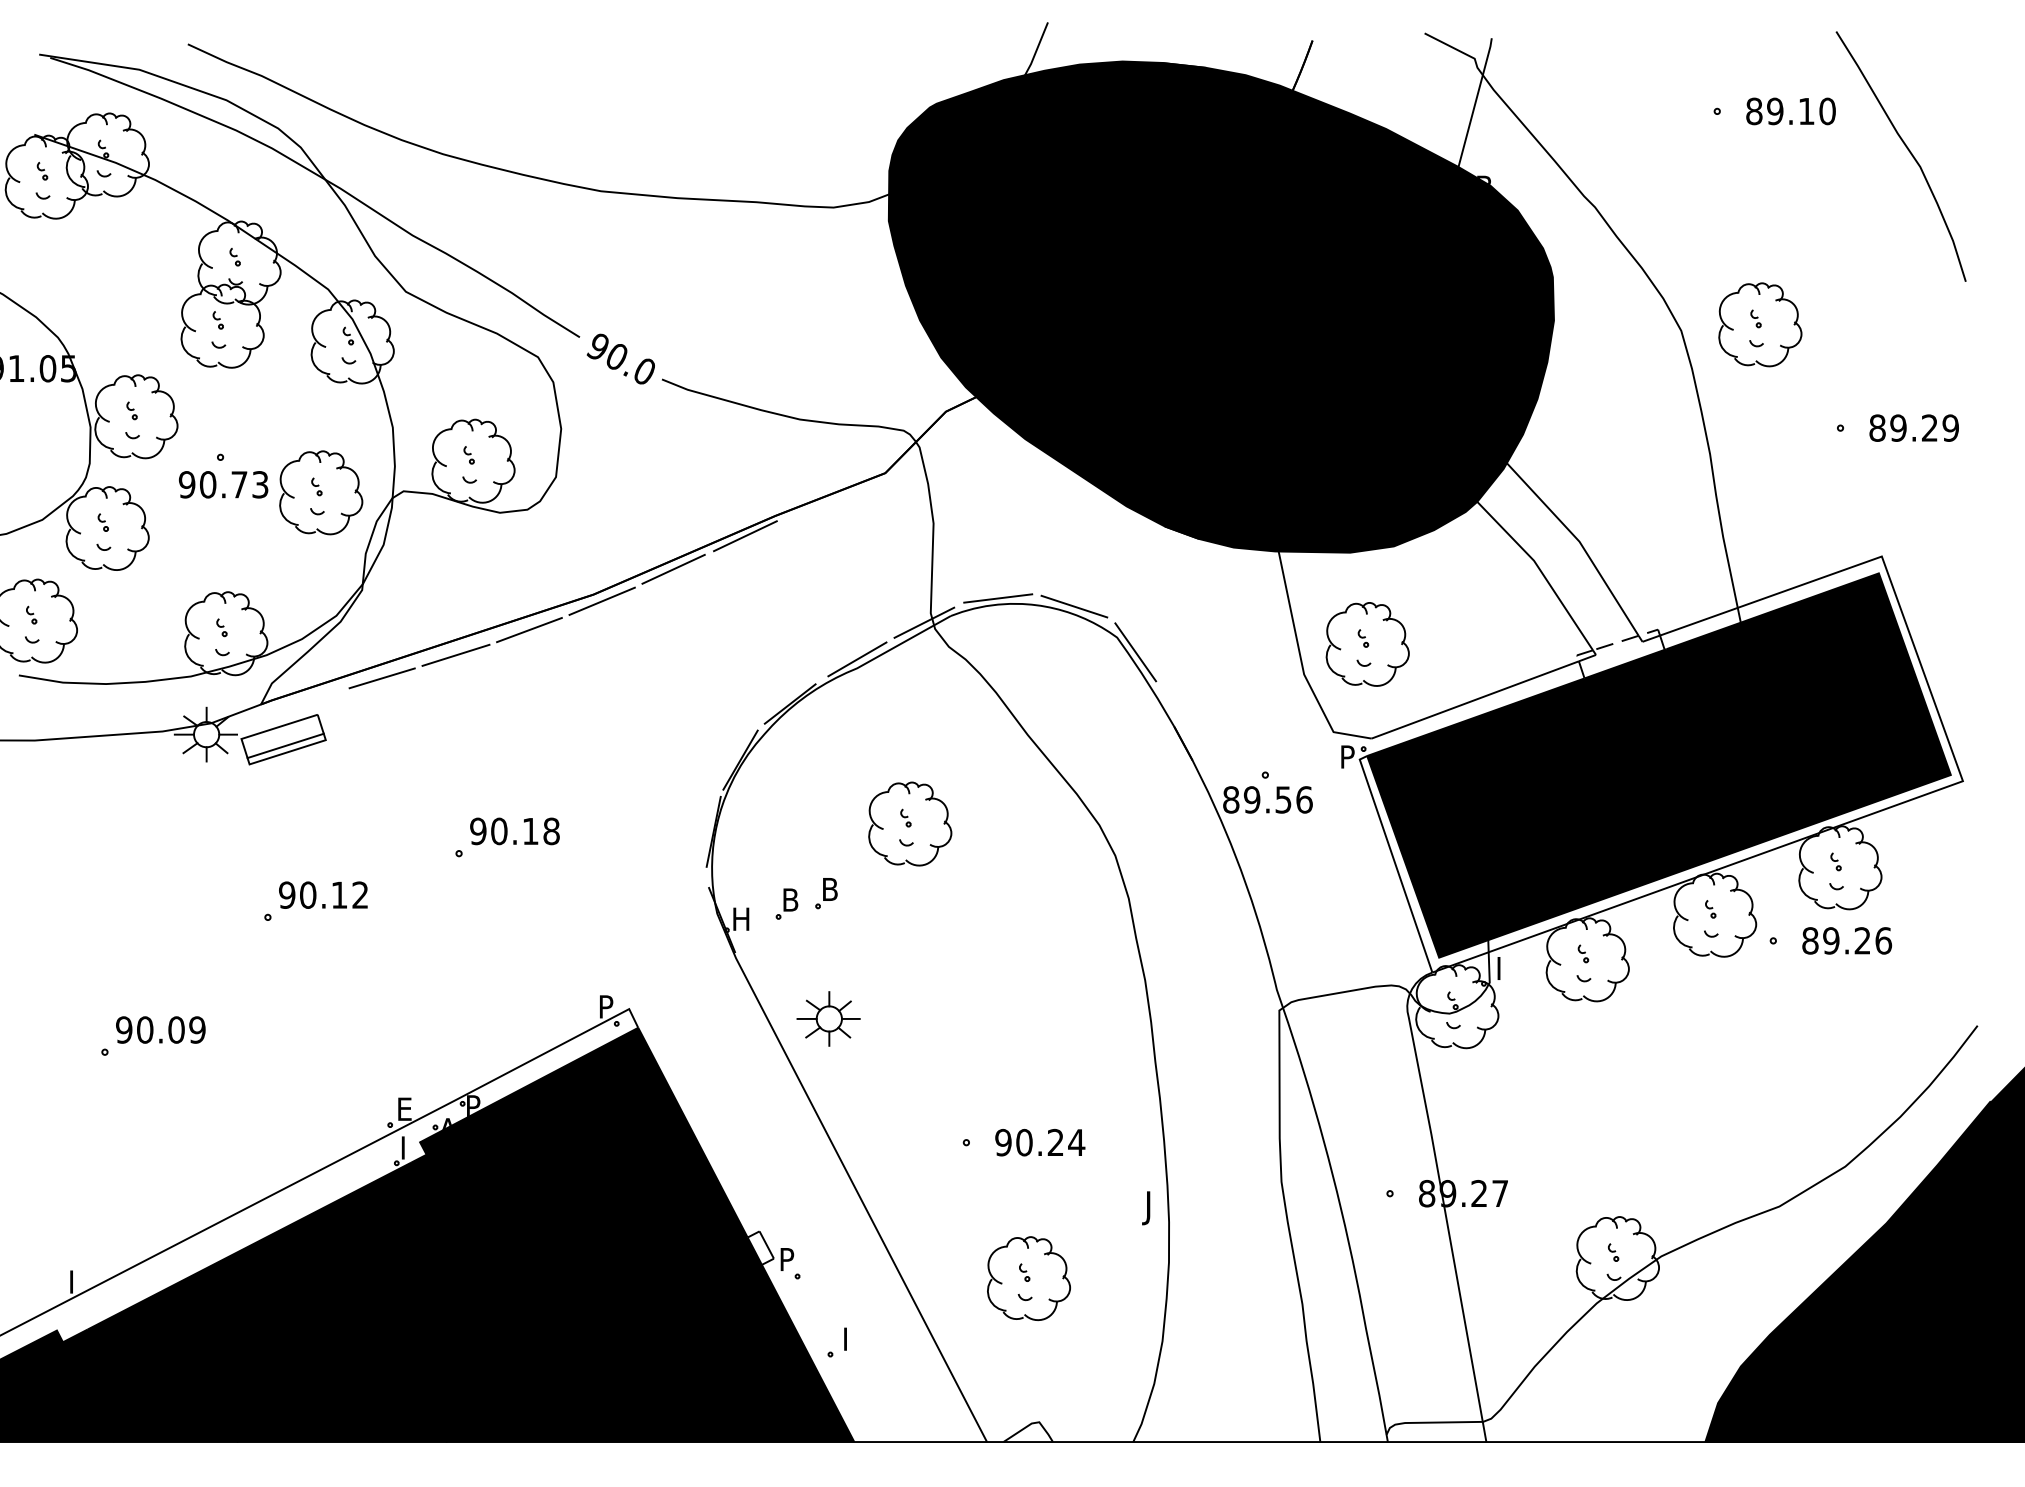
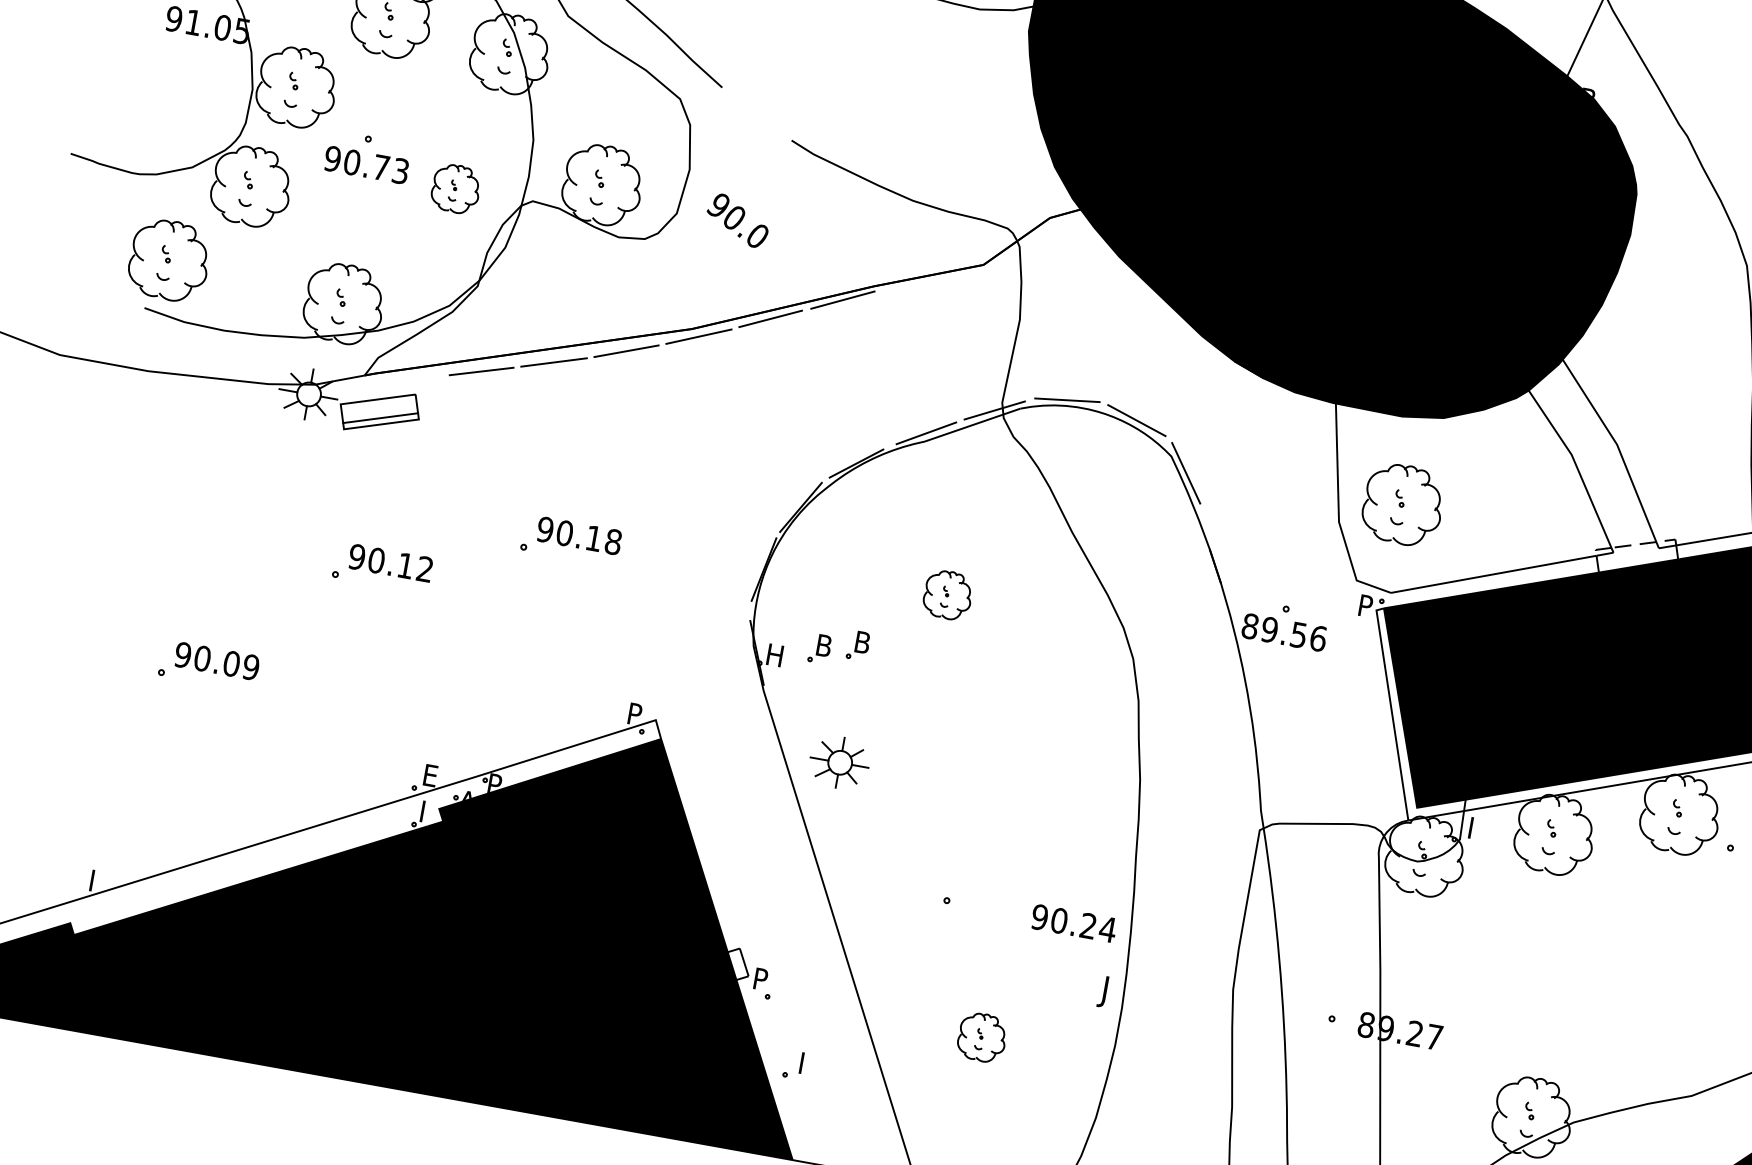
text: (620, 358) -> (737, 220), moved
part: (321, 492) -> (456, 188), size x0.6
part: (910, 823) -> (948, 594), size x0.6
text: (1040, 1142) -> (1074, 923), moved
part: (1028, 1278) -> (981, 1037), size x0.6

